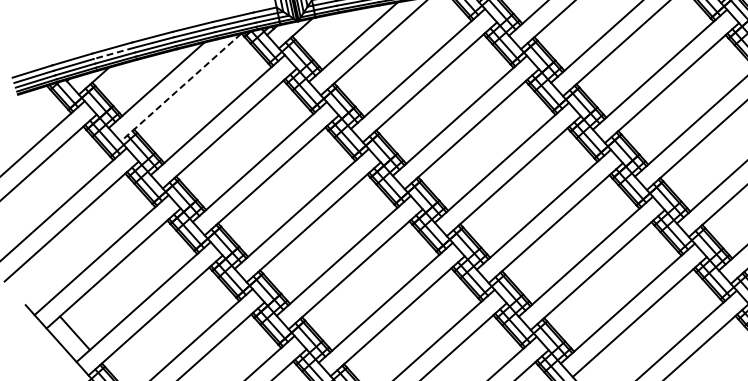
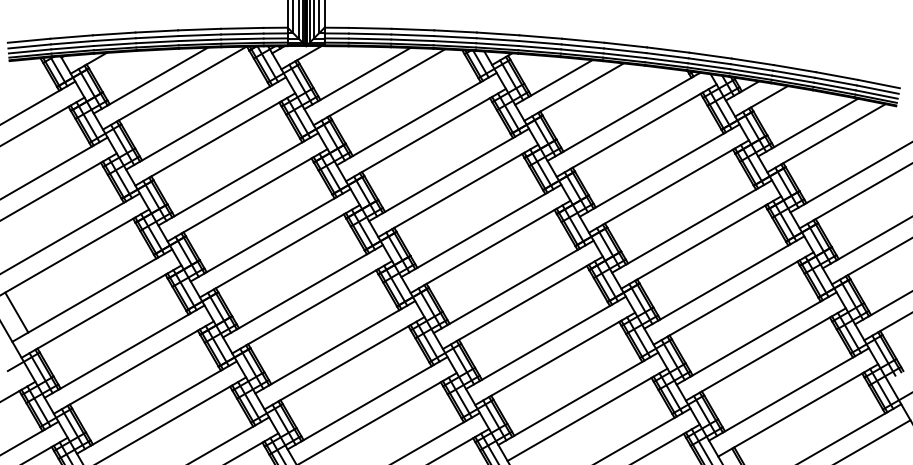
line: (113, 53) -> (114, 39), dashed -> solid
line: (180, 88) -> (174, 88), dashed -> solid

